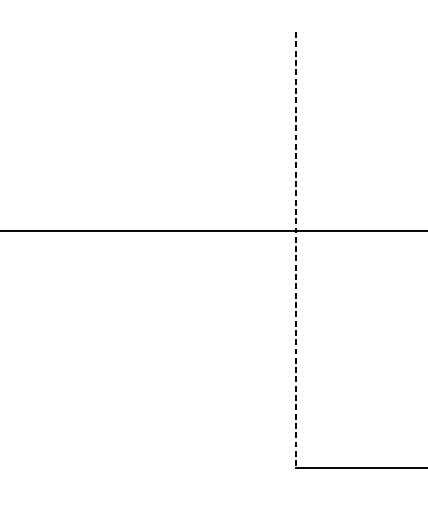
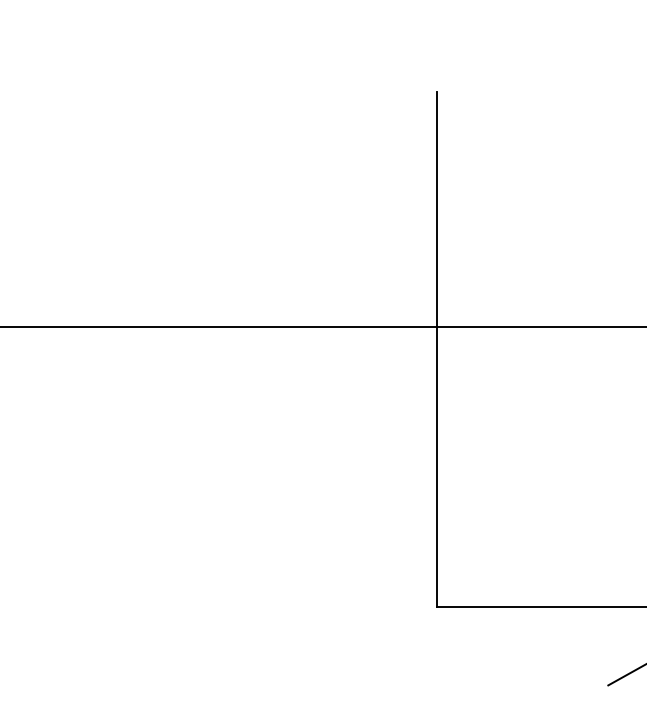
line: (296, 250) -> (437, 350), dashed -> solid

